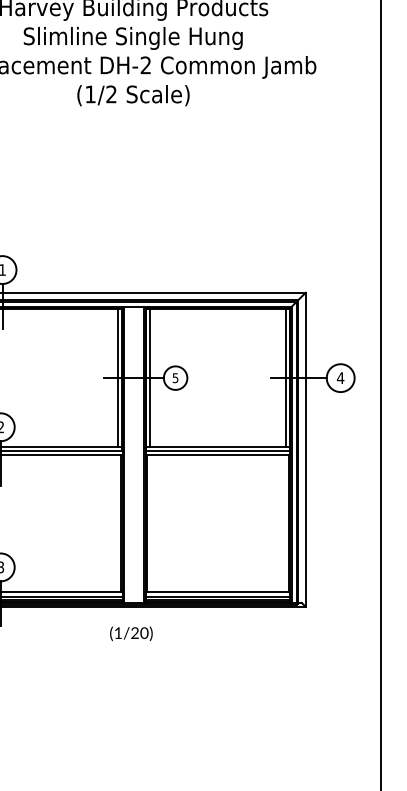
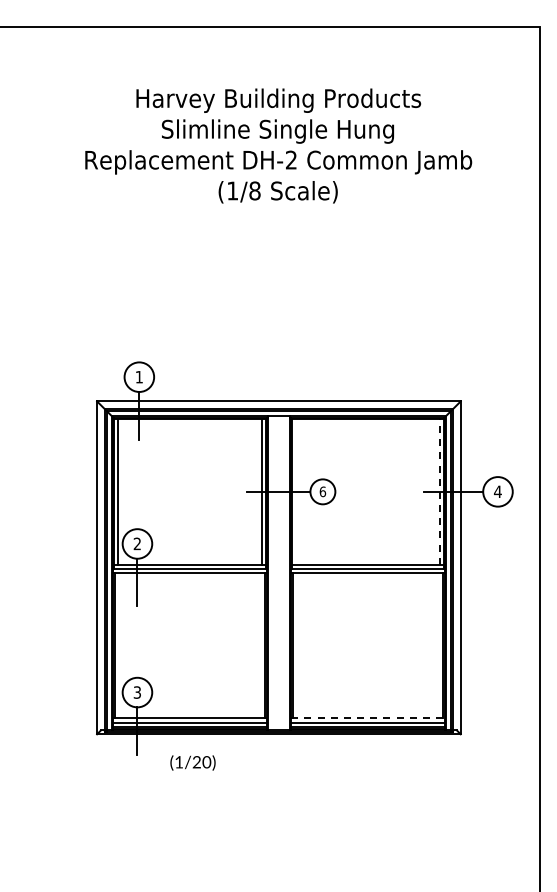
text: (111, 94) -> (254, 190), (1/2 -> (1/8
line: (149, 377) -> (295, 491), removed
text: (175, 377) -> (322, 491), 5 -> 6
line: (285, 377) -> (439, 491), solid -> dashed
line: (217, 591) -> (367, 718), solid -> dashed
text: (130, 633) -> (192, 762), moved

